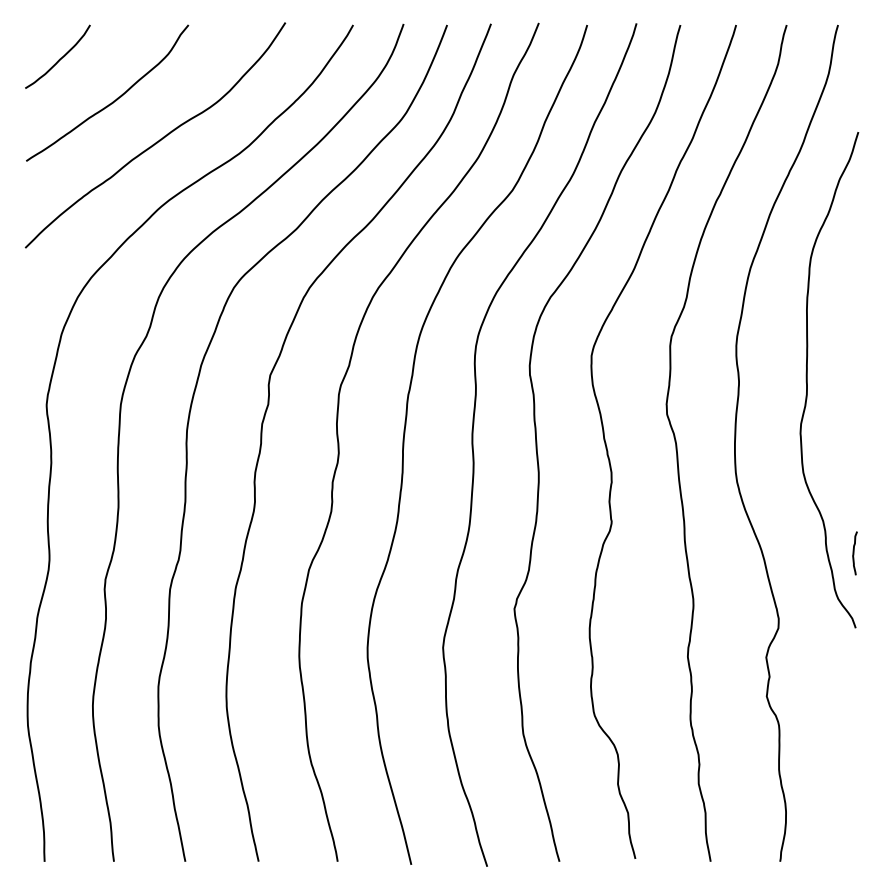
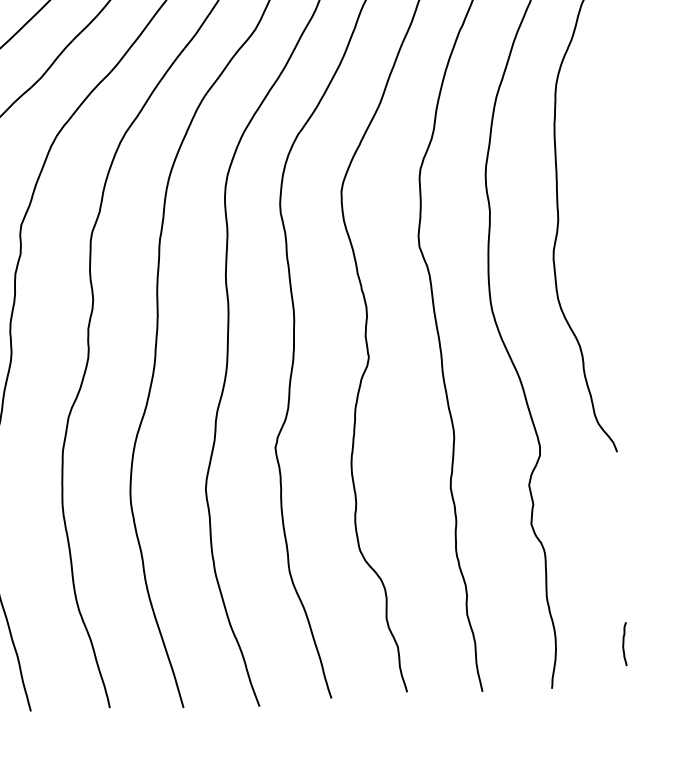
curve: (854, 553) -> (624, 644), moved

